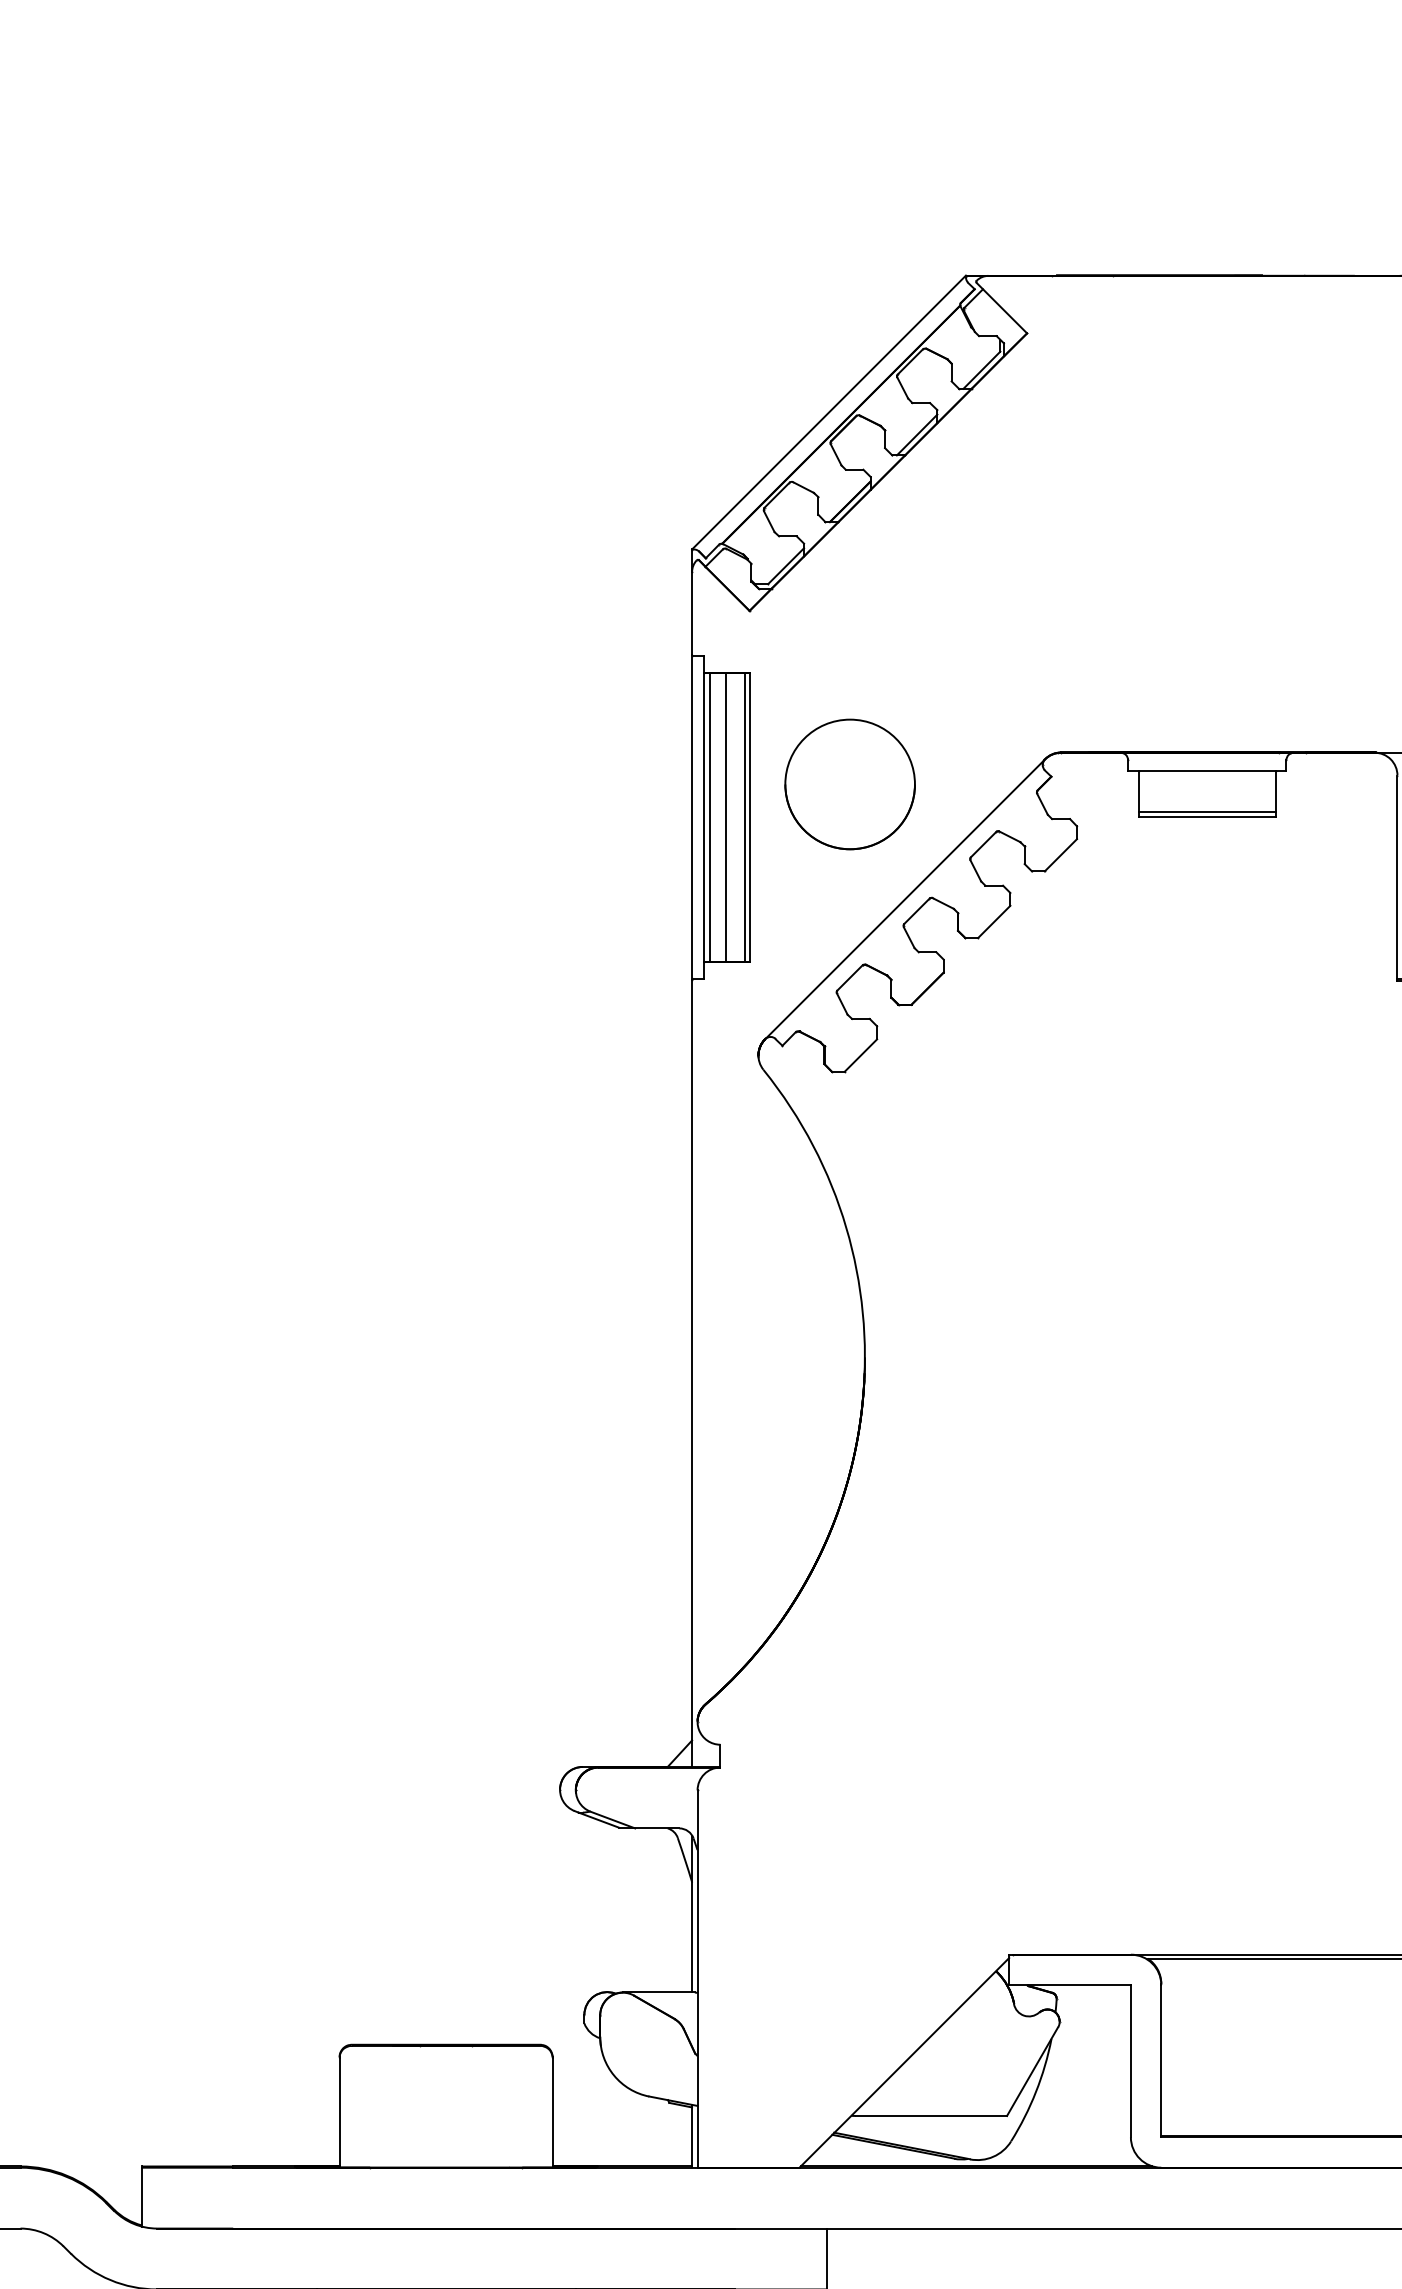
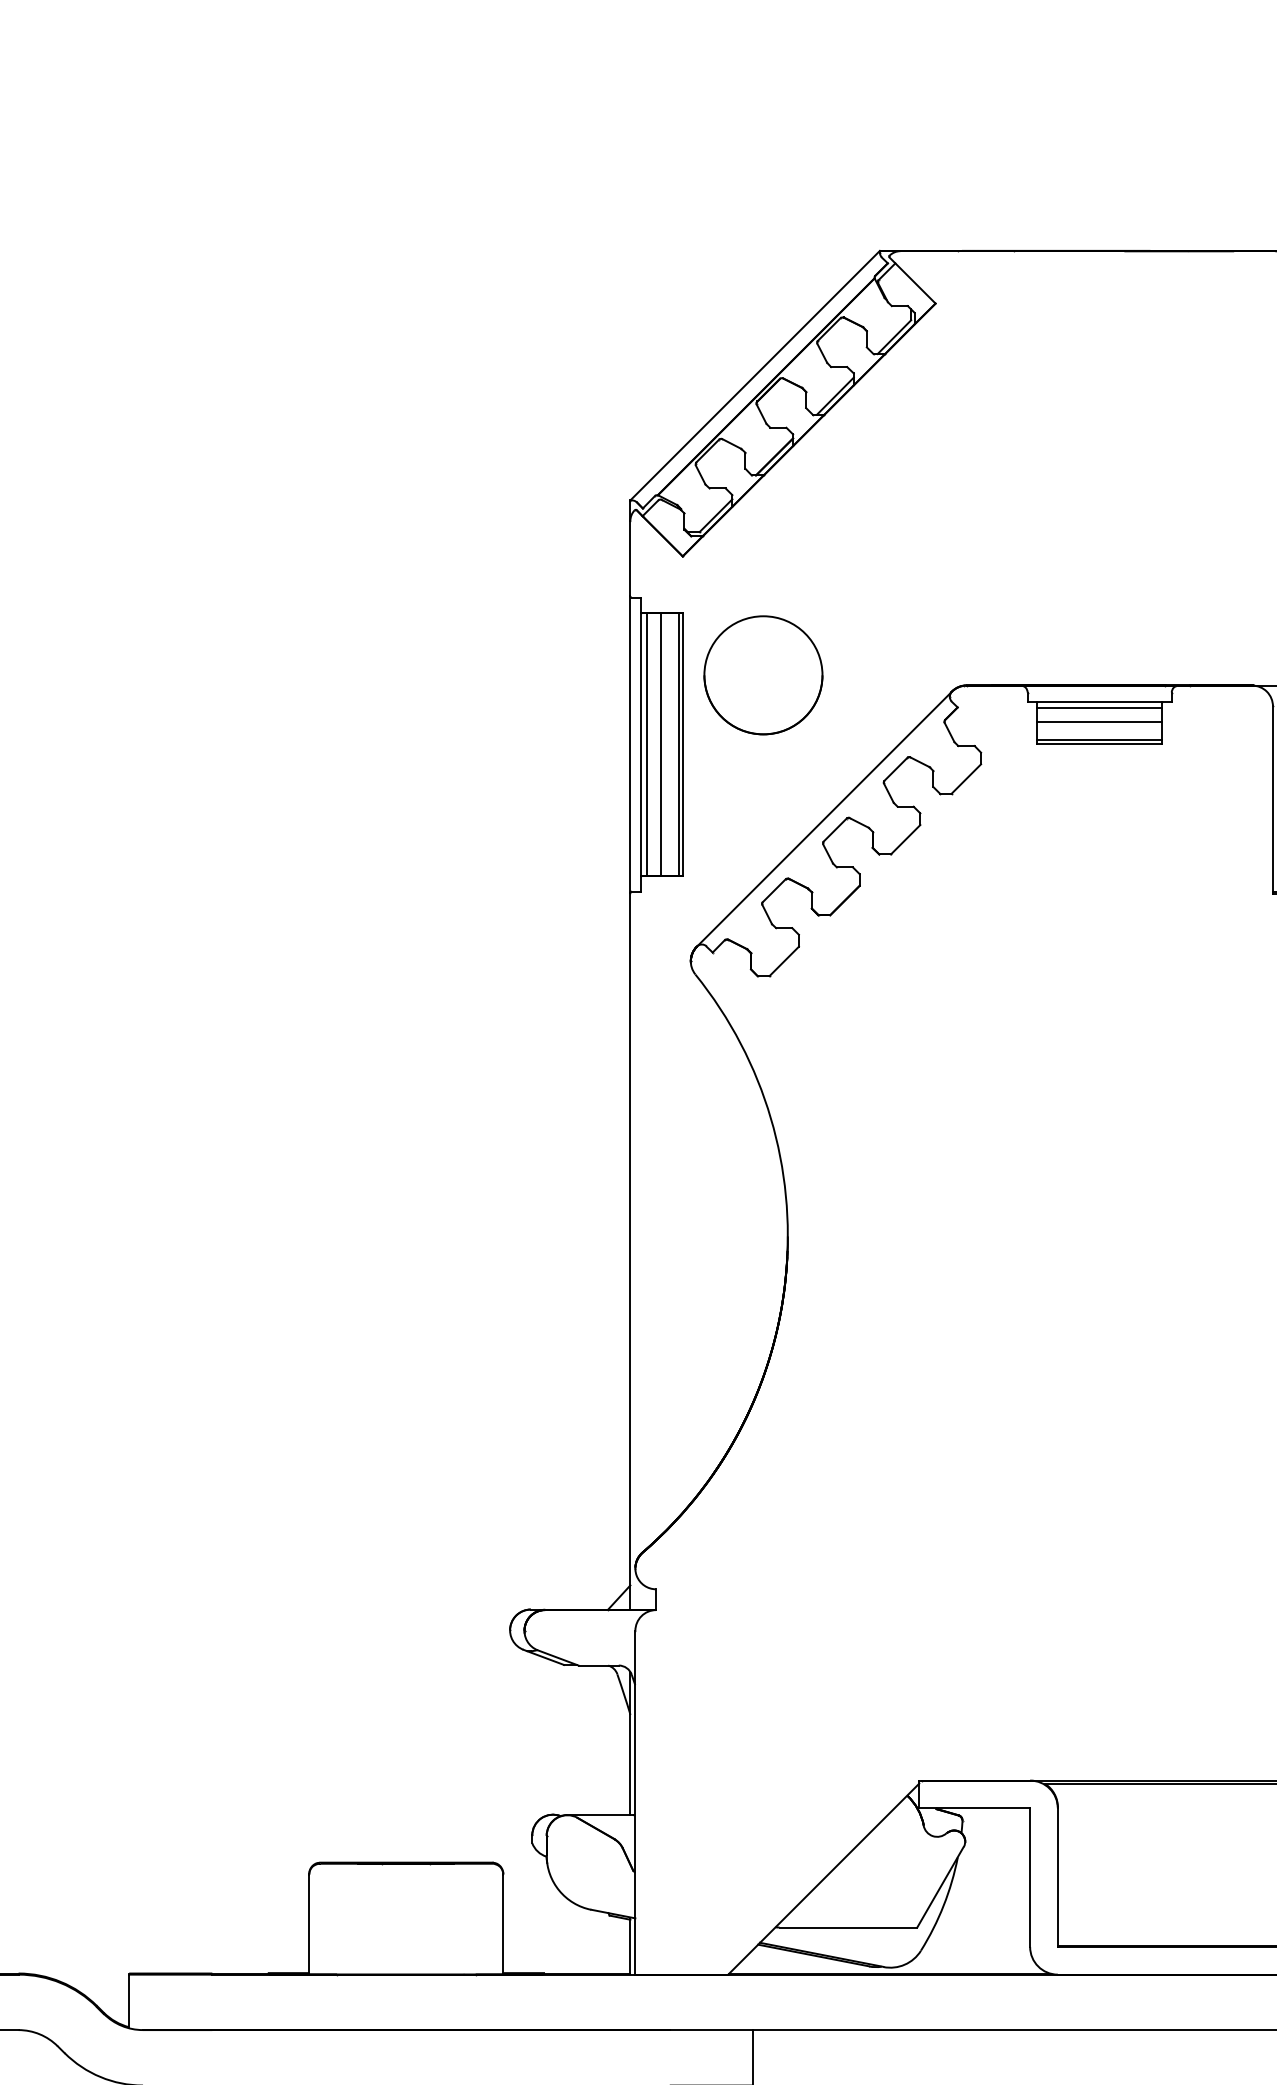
line: (1206, 777) -> (1099, 708), added
part: (849, 784) -> (762, 675), moved
line: (1206, 792) -> (1099, 721), added

